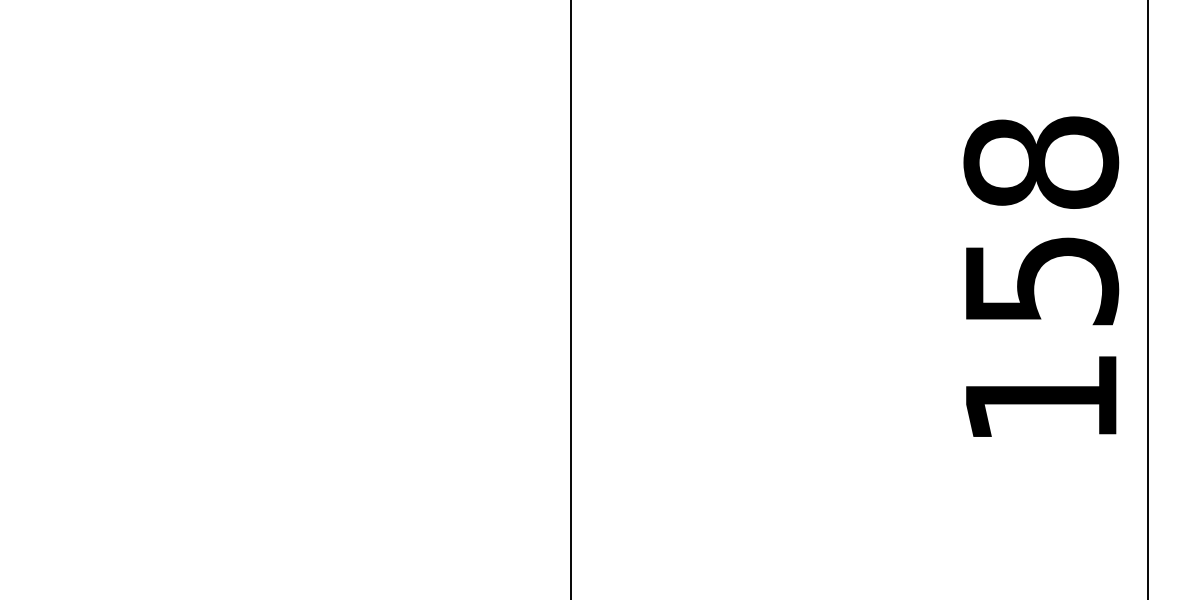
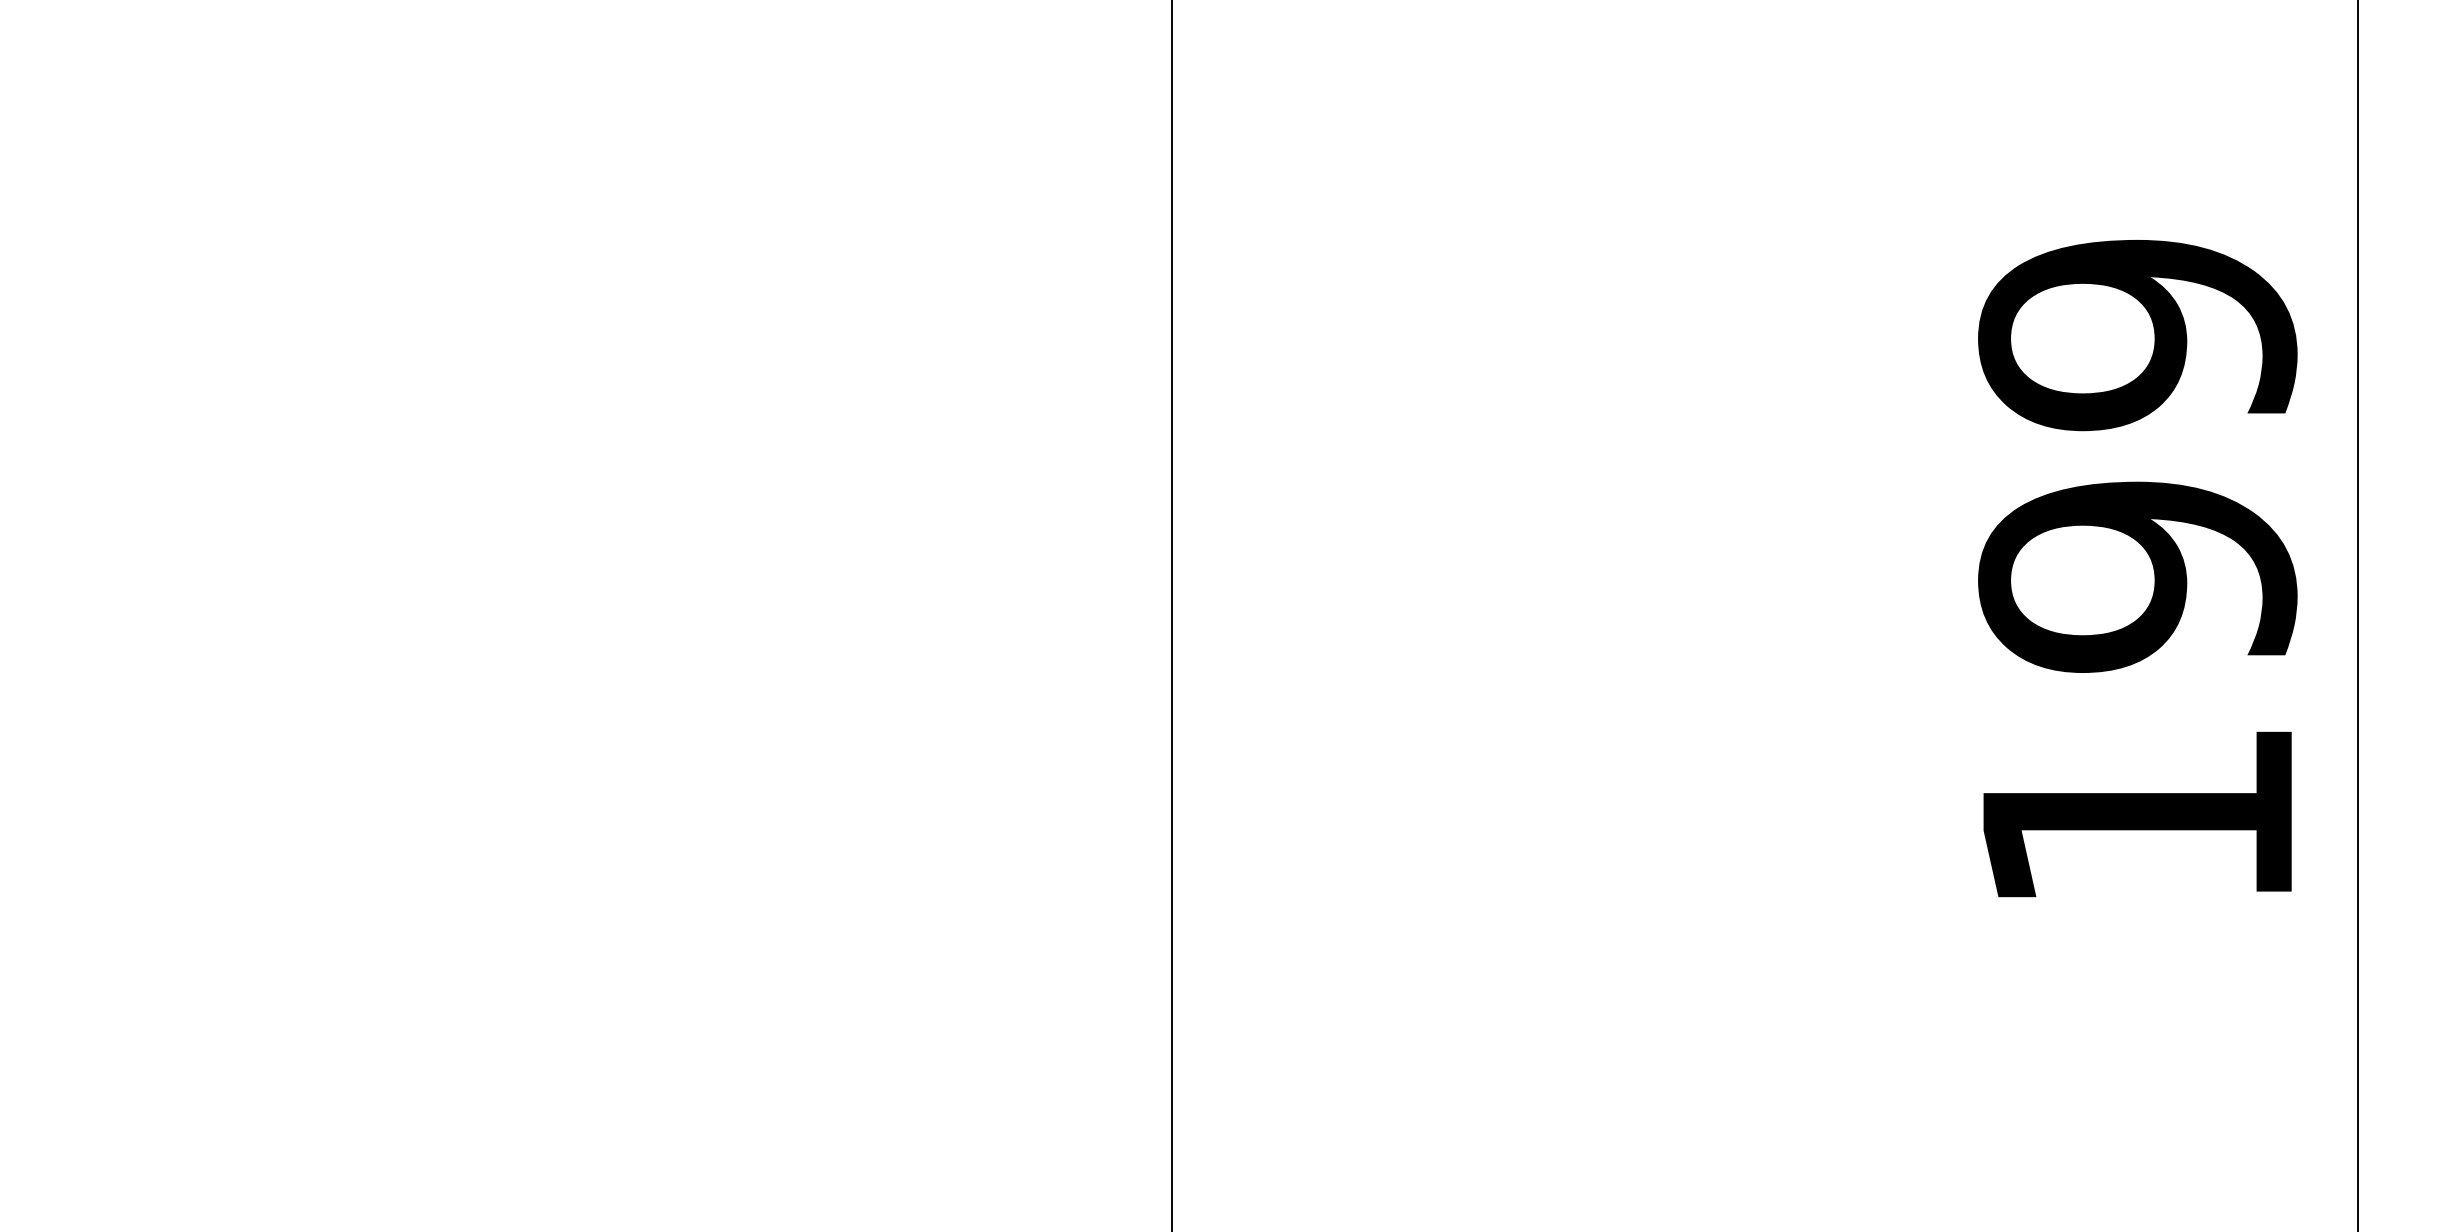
text: (1041, 221) -> (2138, 454), 158 -> 199

